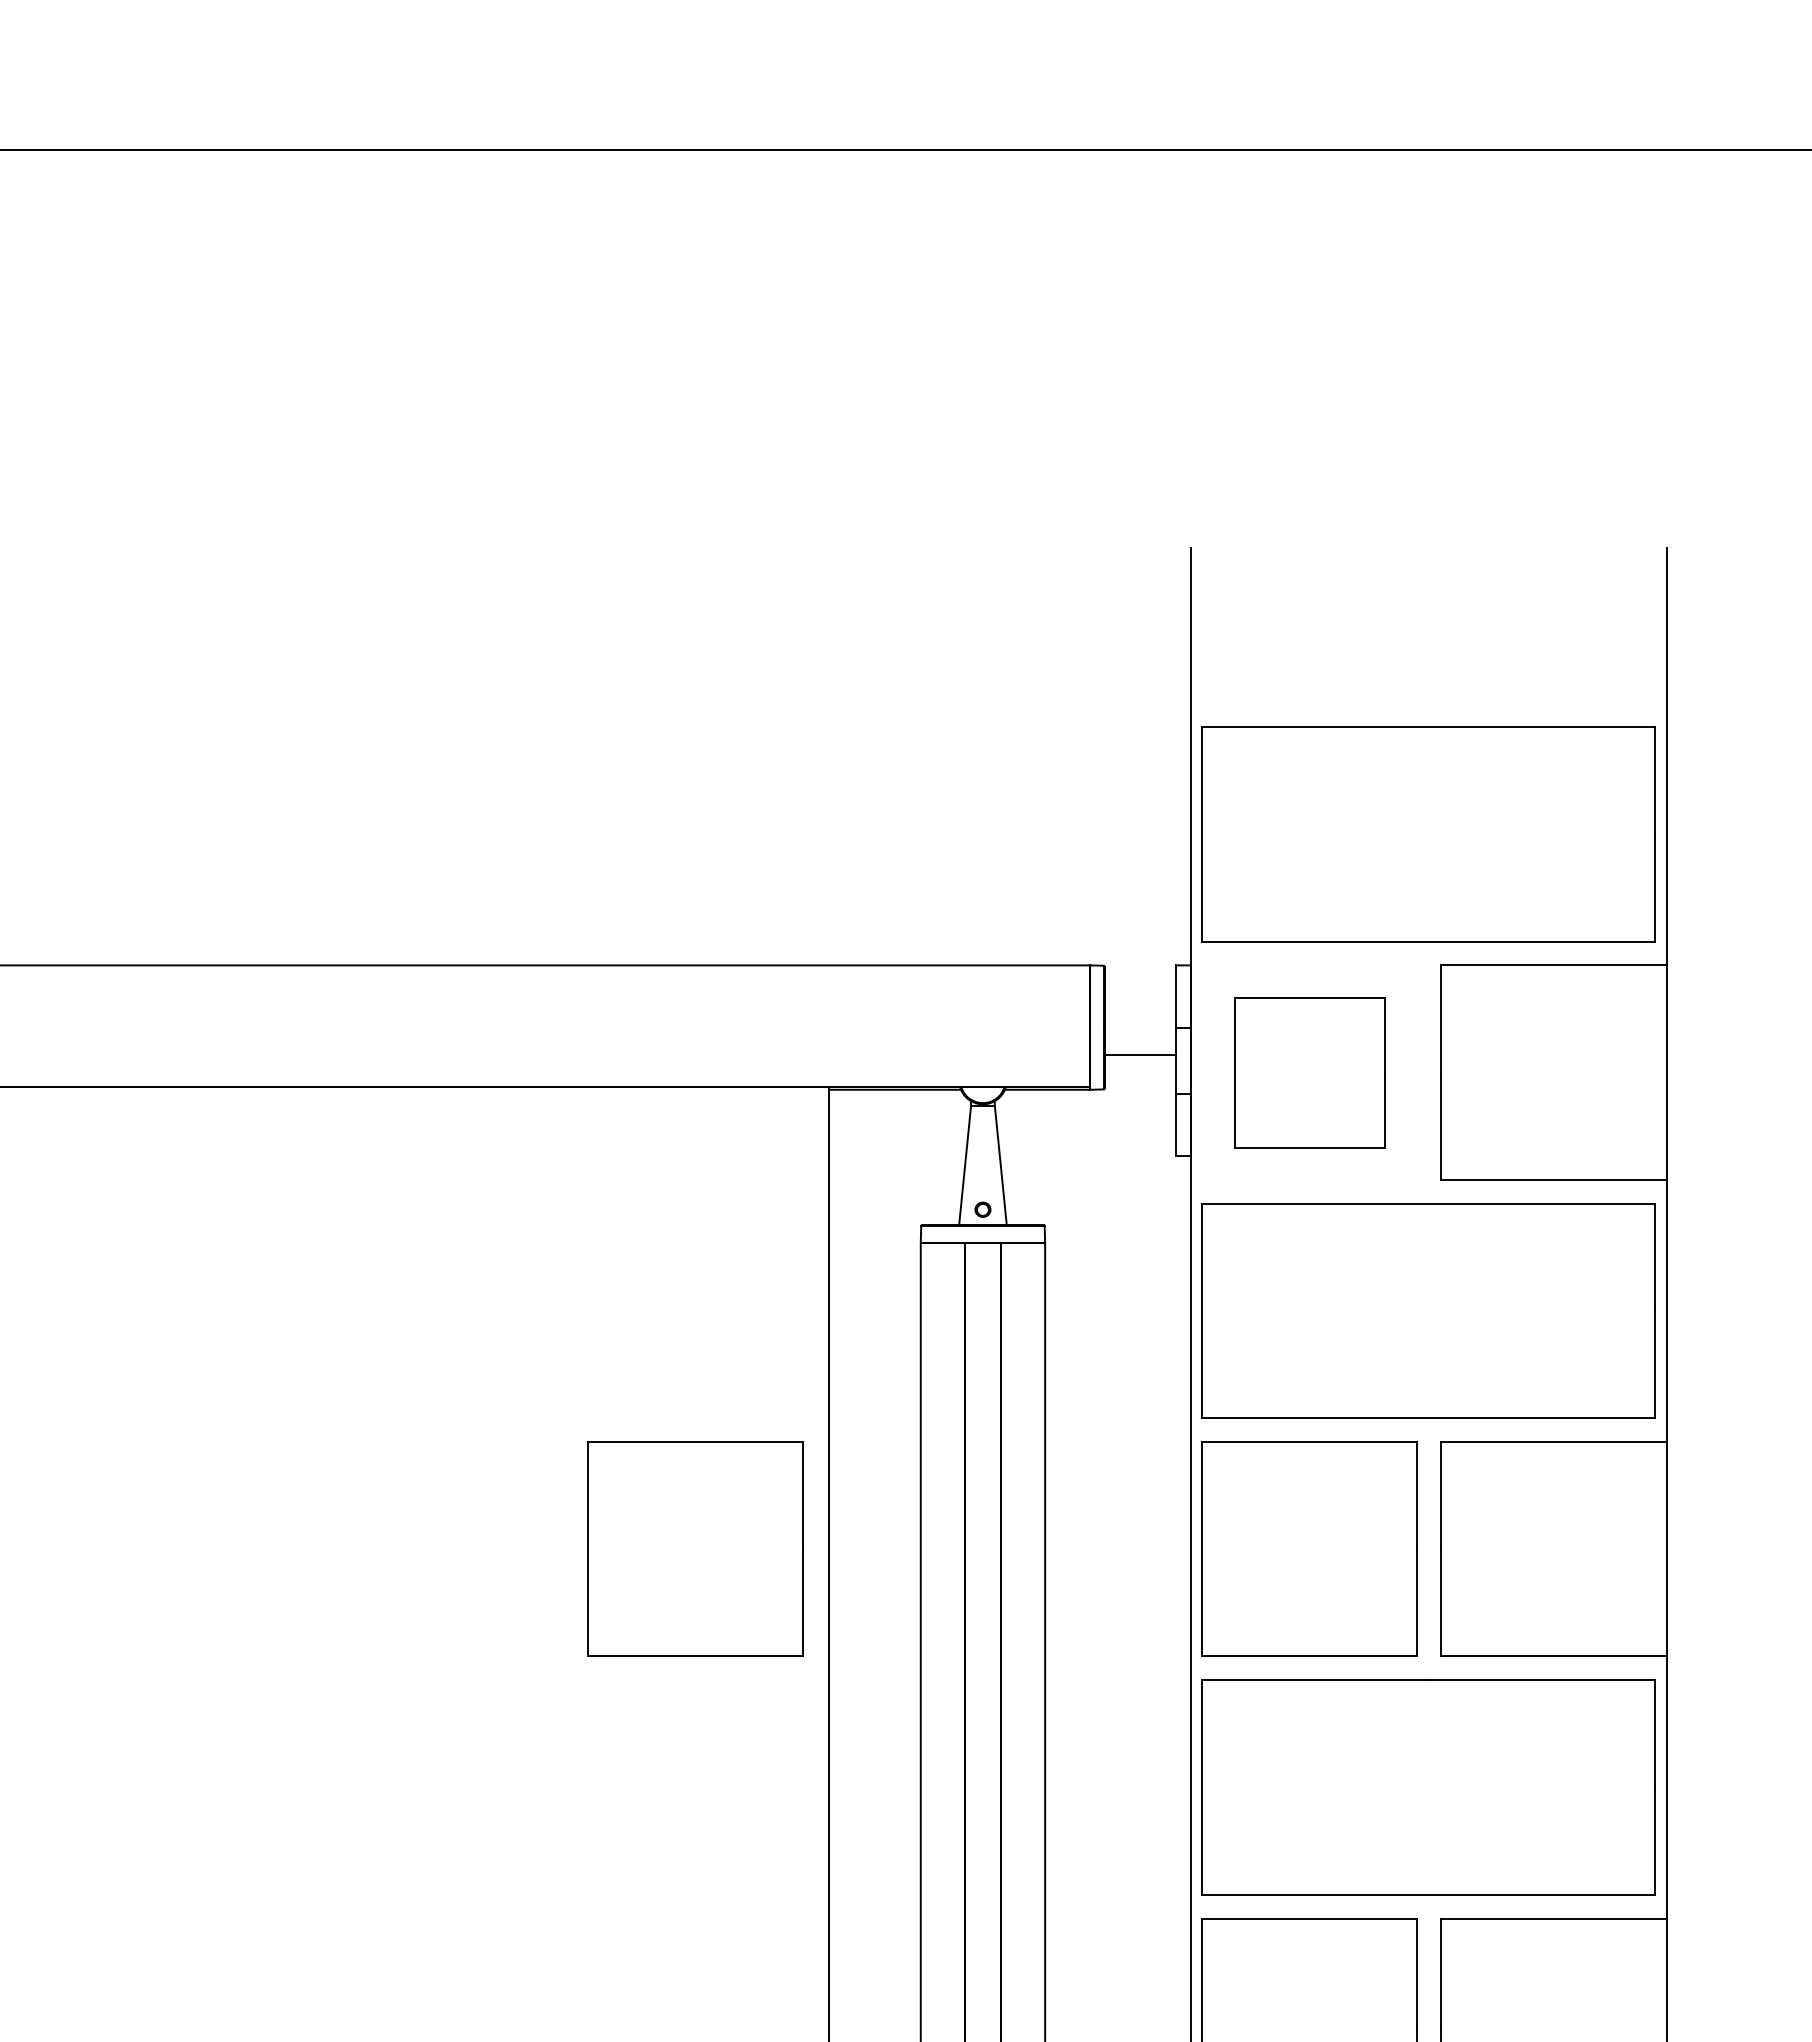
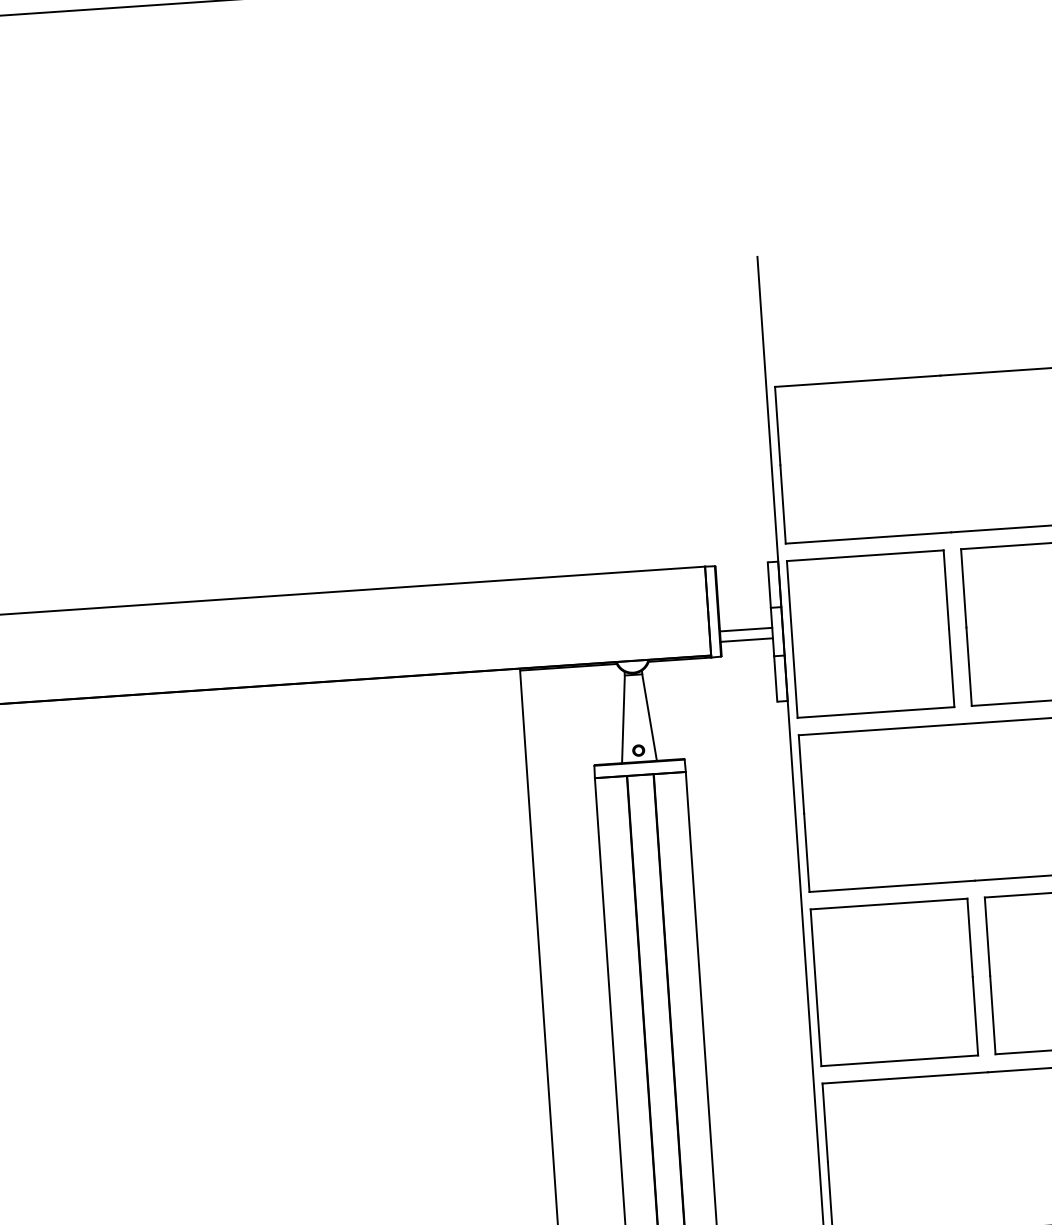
line: (1140, 1069) -> (746, 640), added
part: (1309, 1072) -> (870, 634), size x1.43
part: (695, 1548) -> (445, 1012), removed

